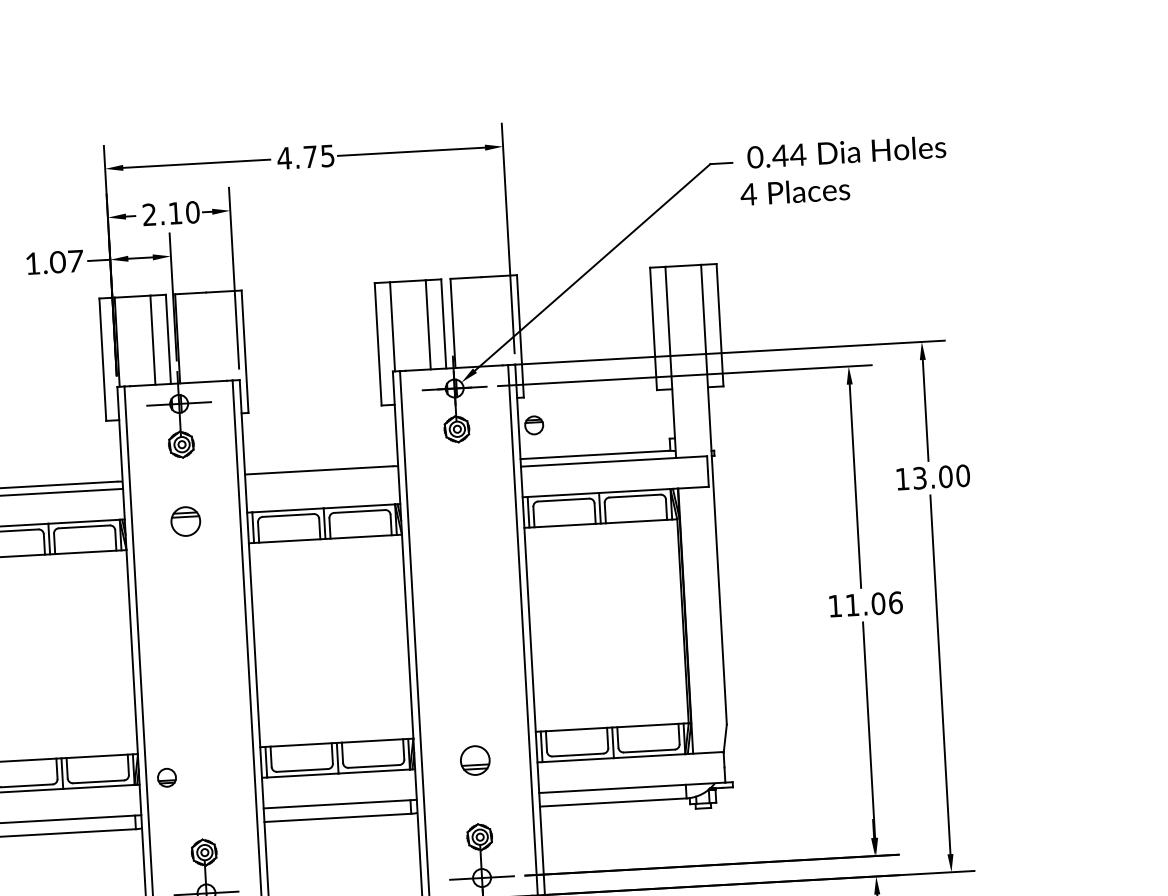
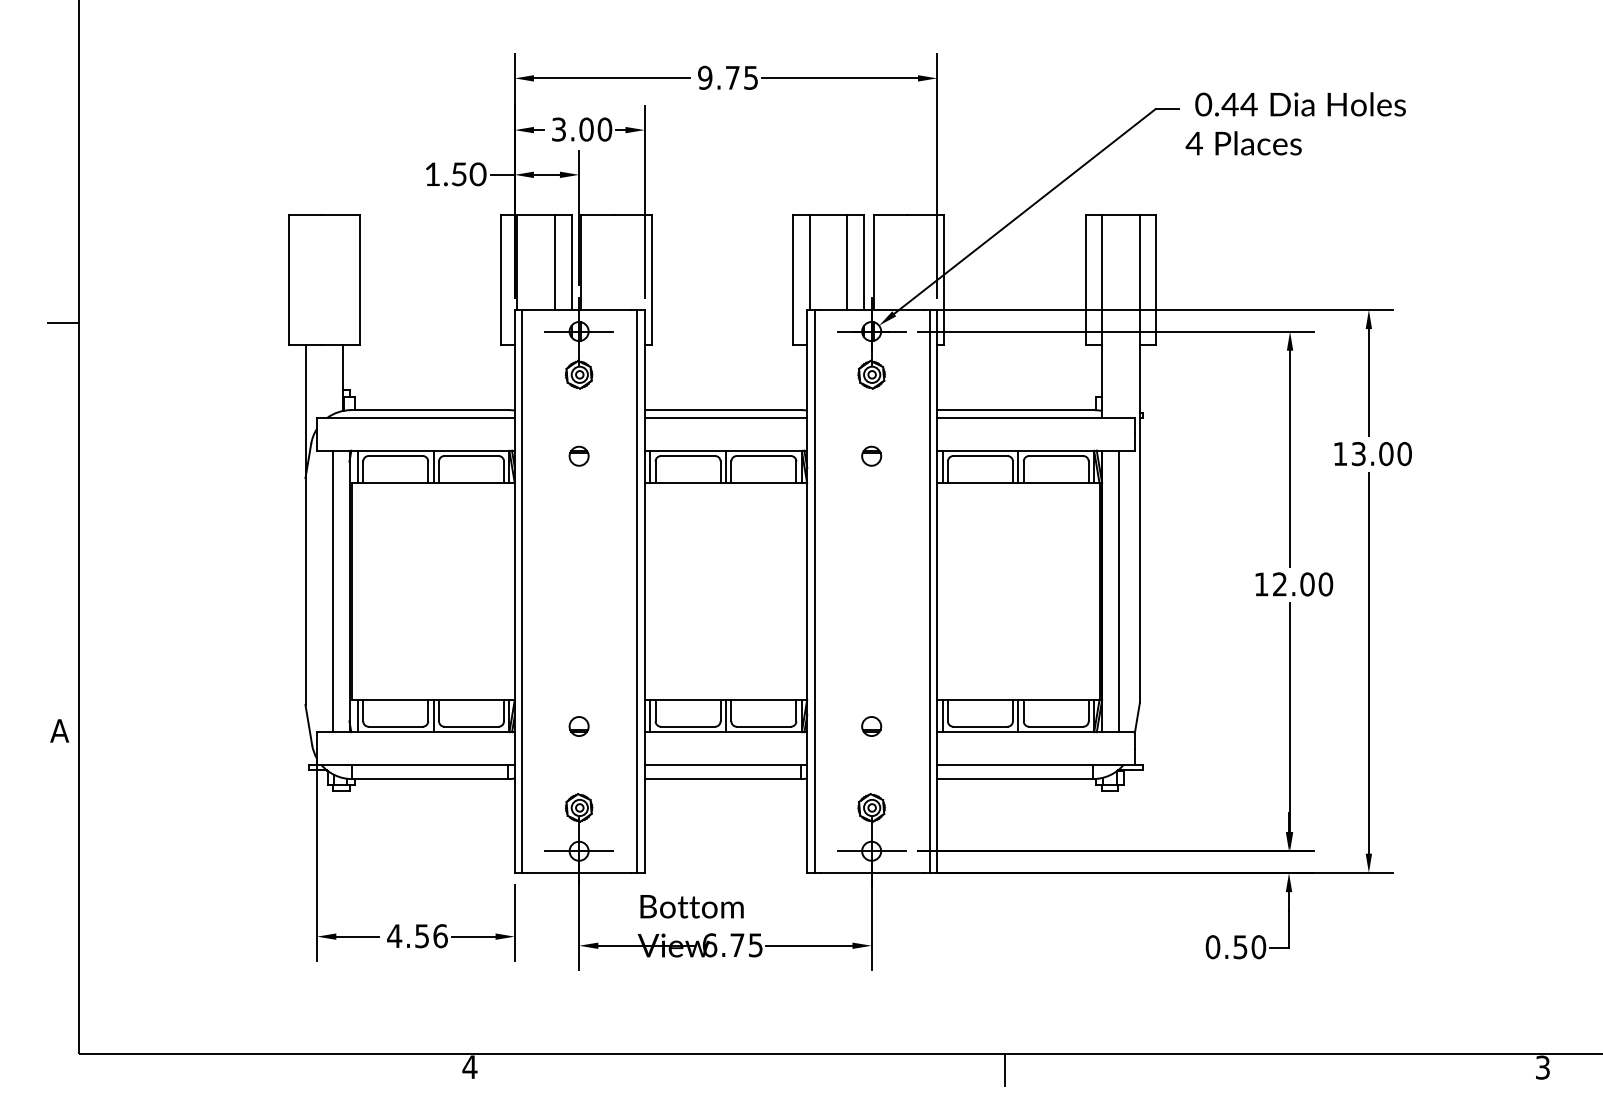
text: (283, 158) -> (704, 77), 4.75 -> 9.75
text: (162, 214) -> (572, 129), 2.10 -> 3.00
text: (66, 261) -> (468, 174), 1.07 -> 1.50
part: (534, 424) -> (871, 455), moved
line: (321, 478) -> (725, 418), added
part: (185, 520) -> (578, 455), size x0.62
text: (874, 604) -> (1303, 584), 11.06 -> 12.00
line: (700, 620) -> (1118, 591), added
part: (475, 760) -> (871, 726), size x0.62
part: (166, 777) -> (578, 726), moved

